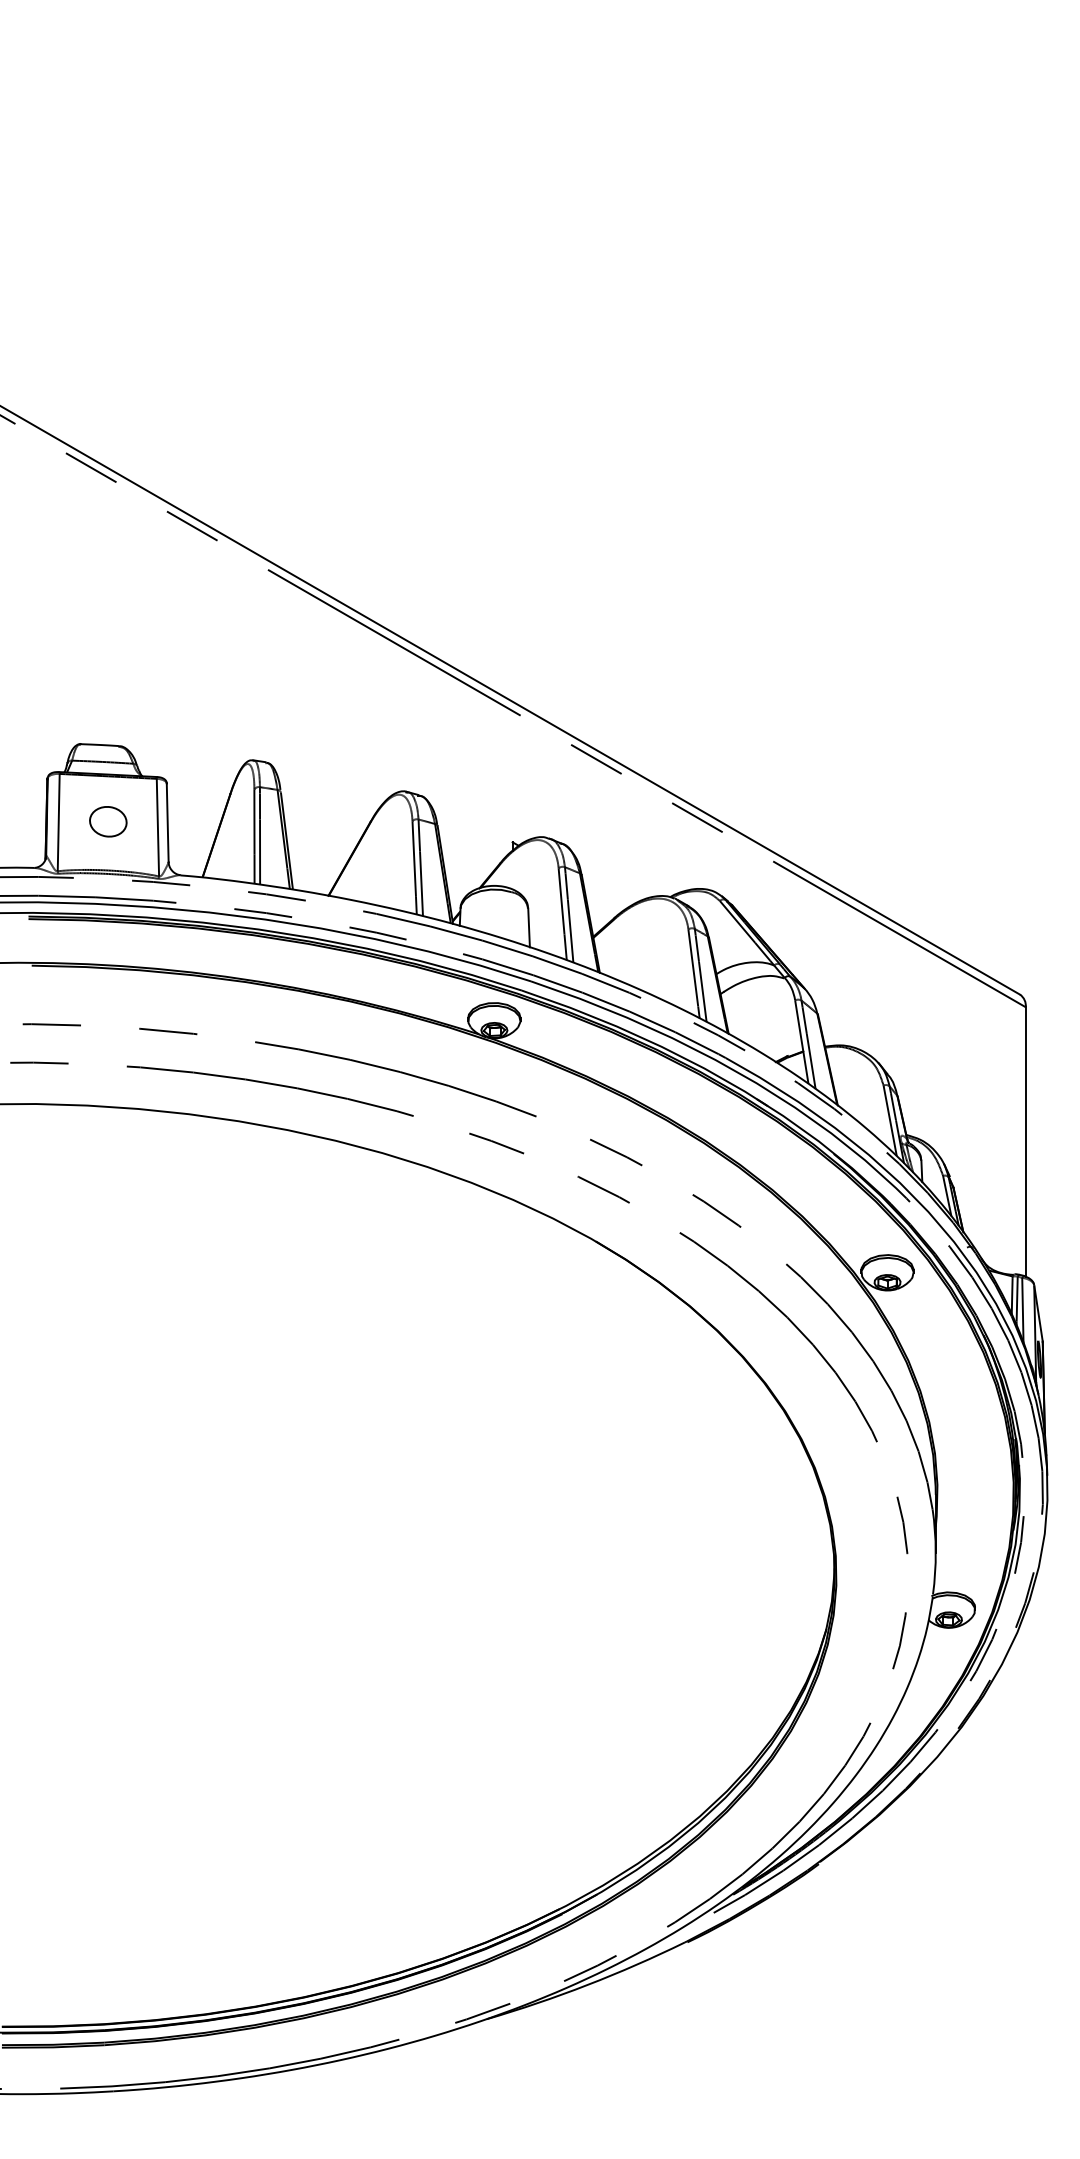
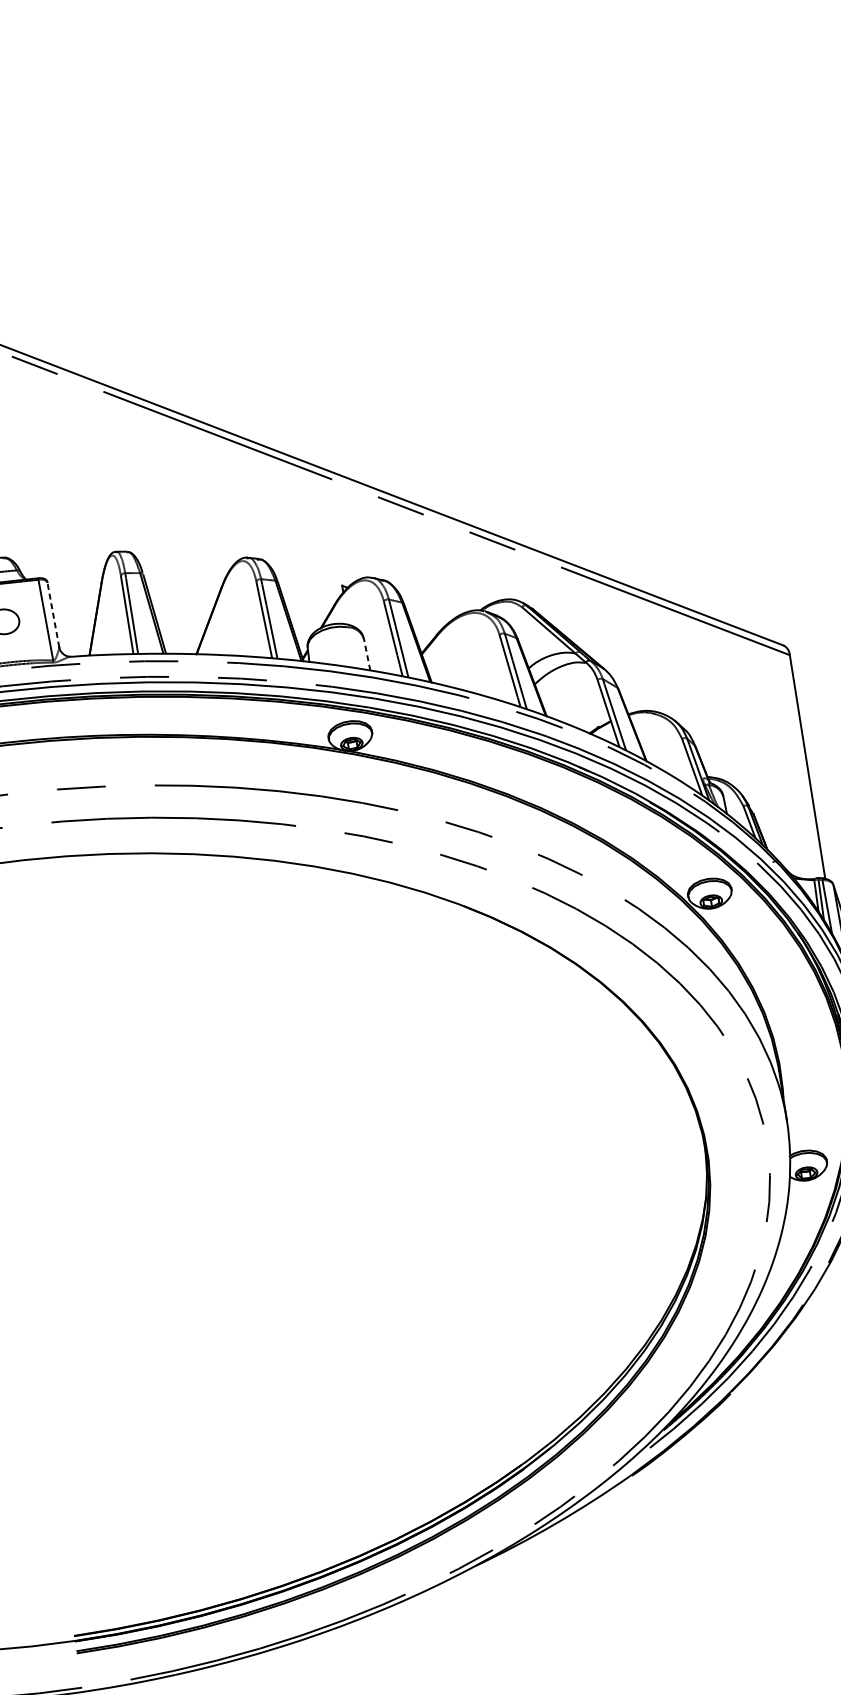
line: (167, 822) -> (53, 614), solid -> dashed
line: (529, 927) -> (367, 654), solid -> dashed

